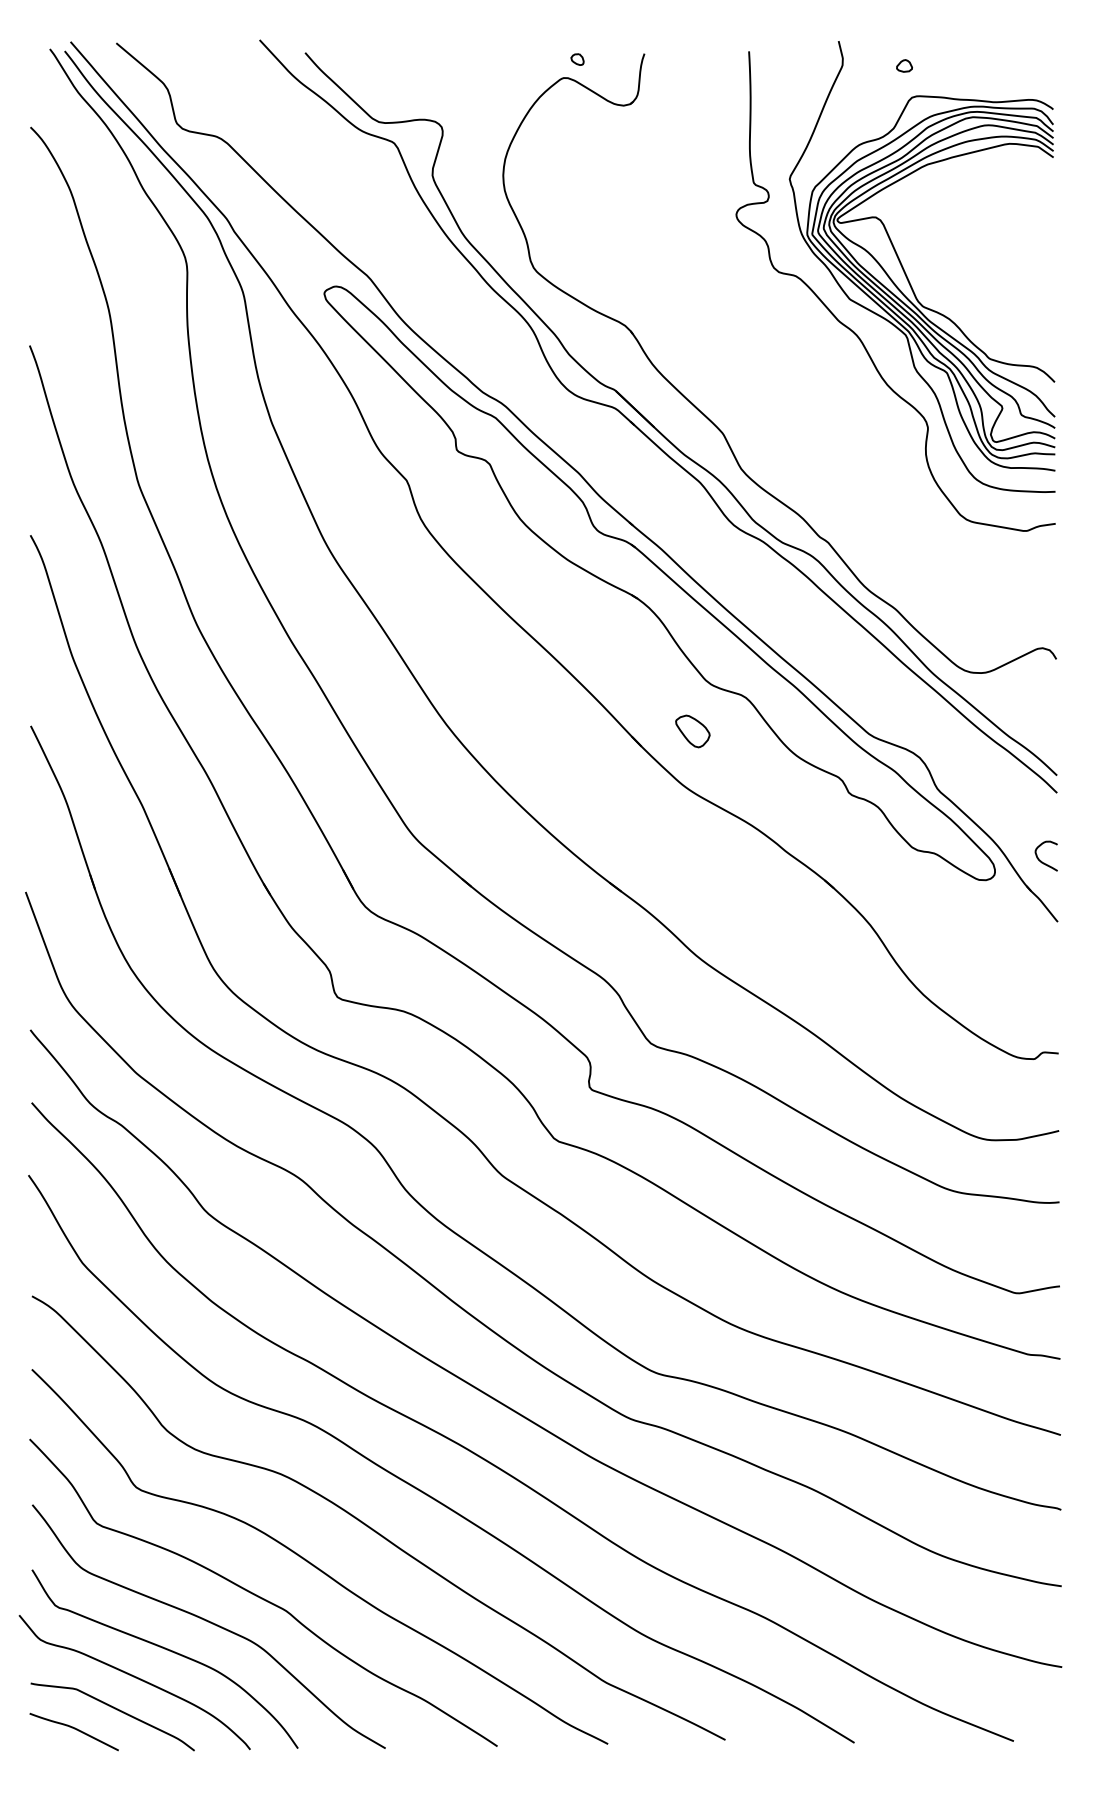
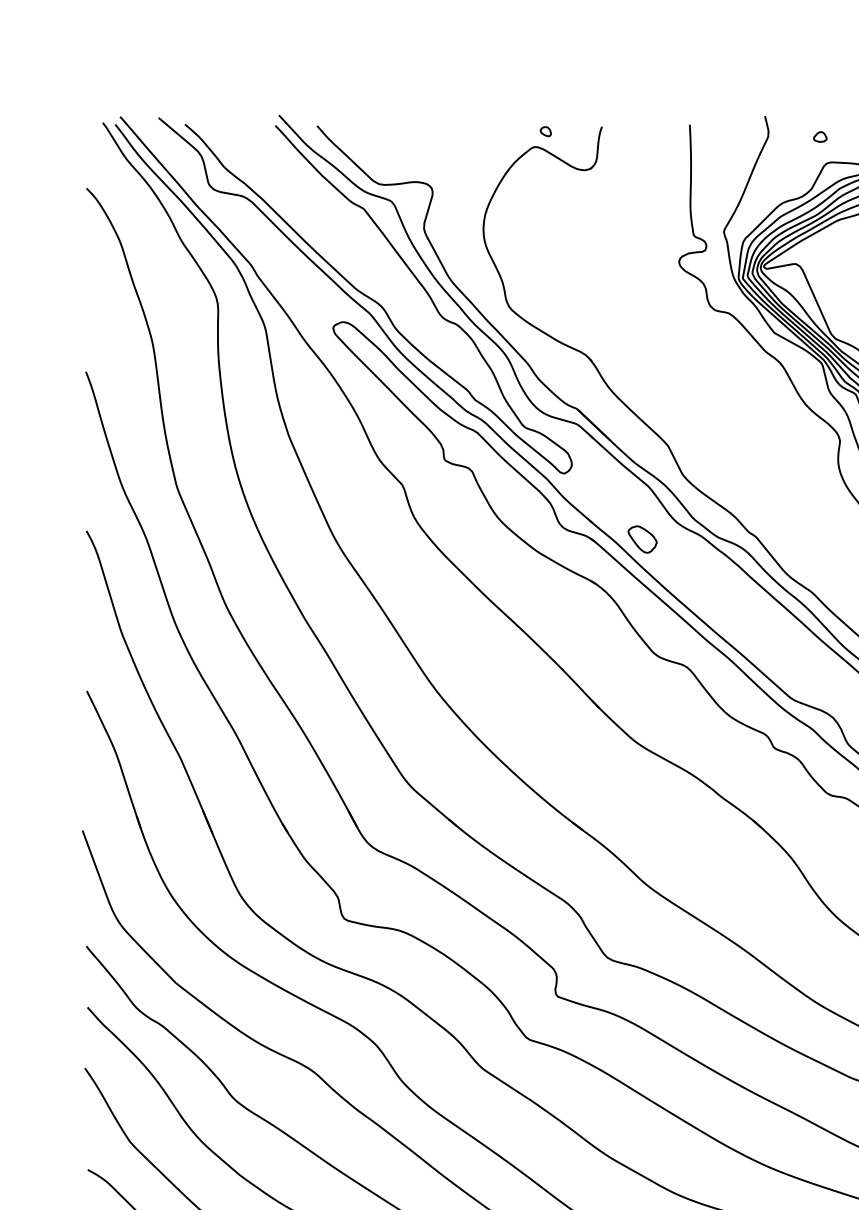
curve: (375, 261) -> (376, 301), added
part: (692, 731) -> (642, 539), moved

